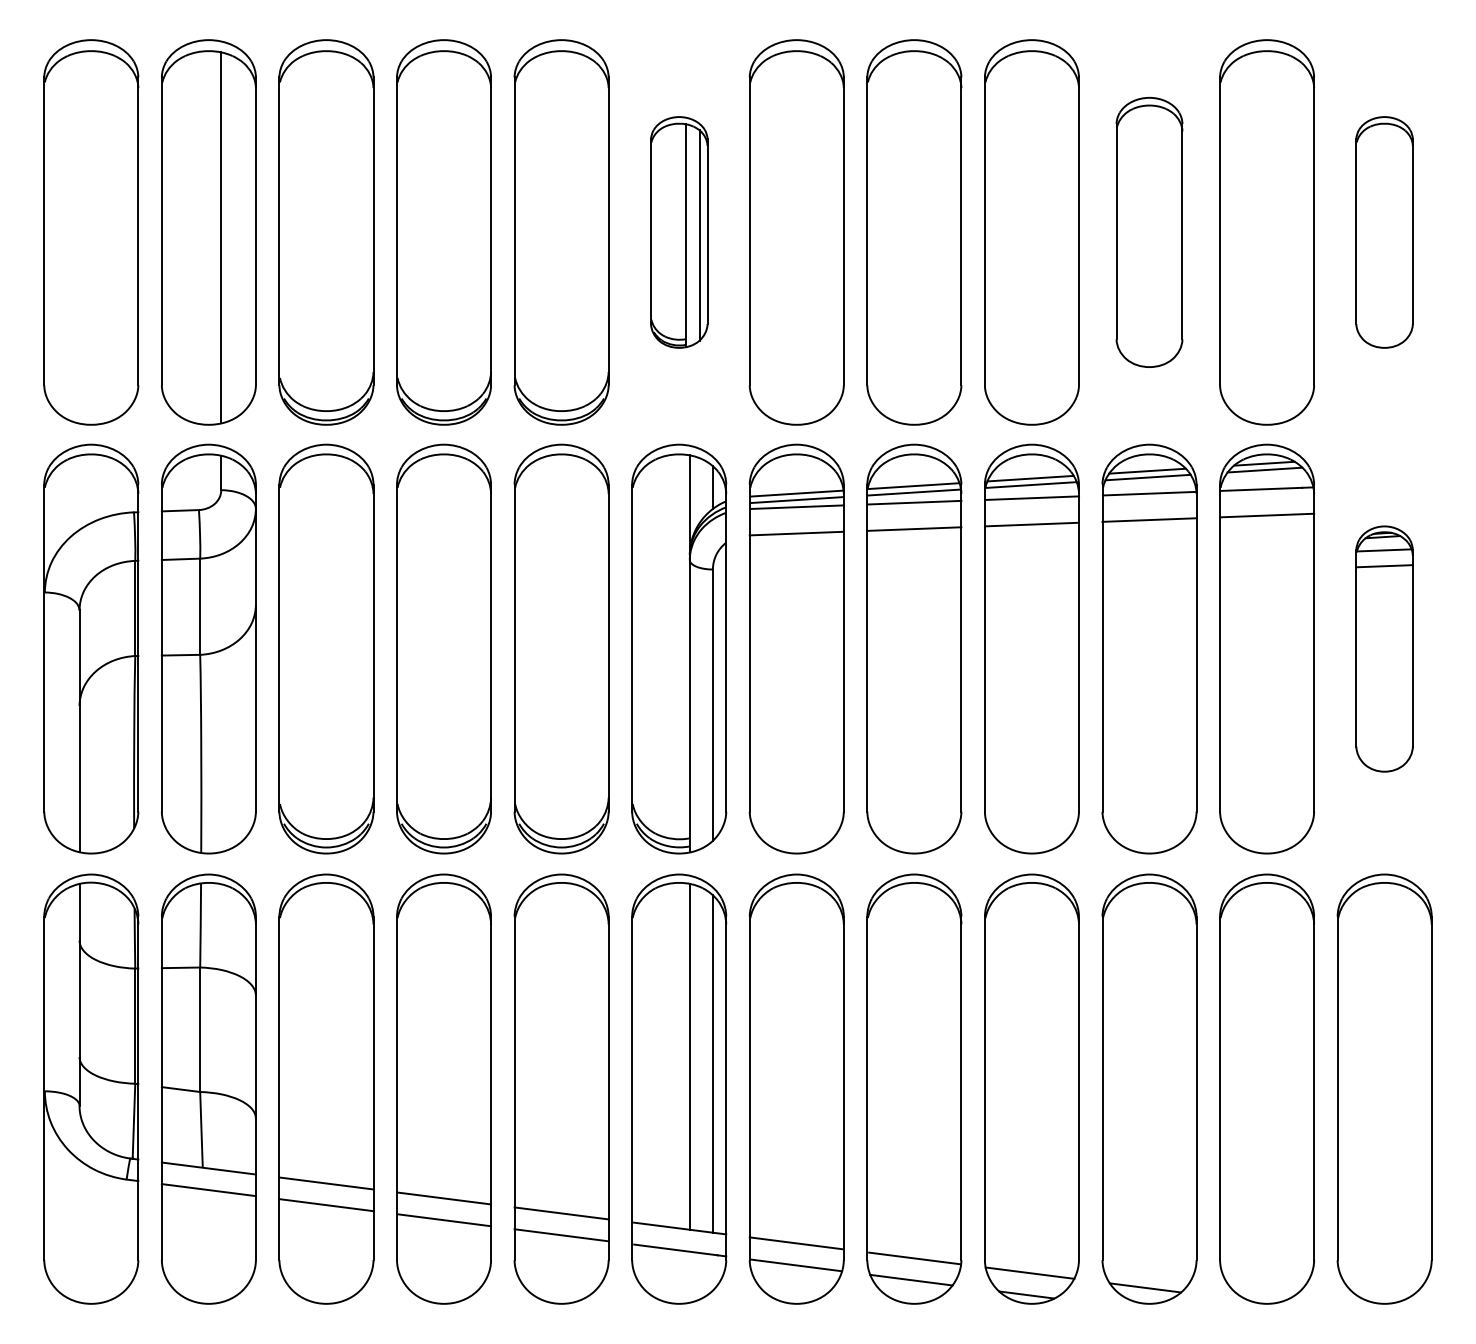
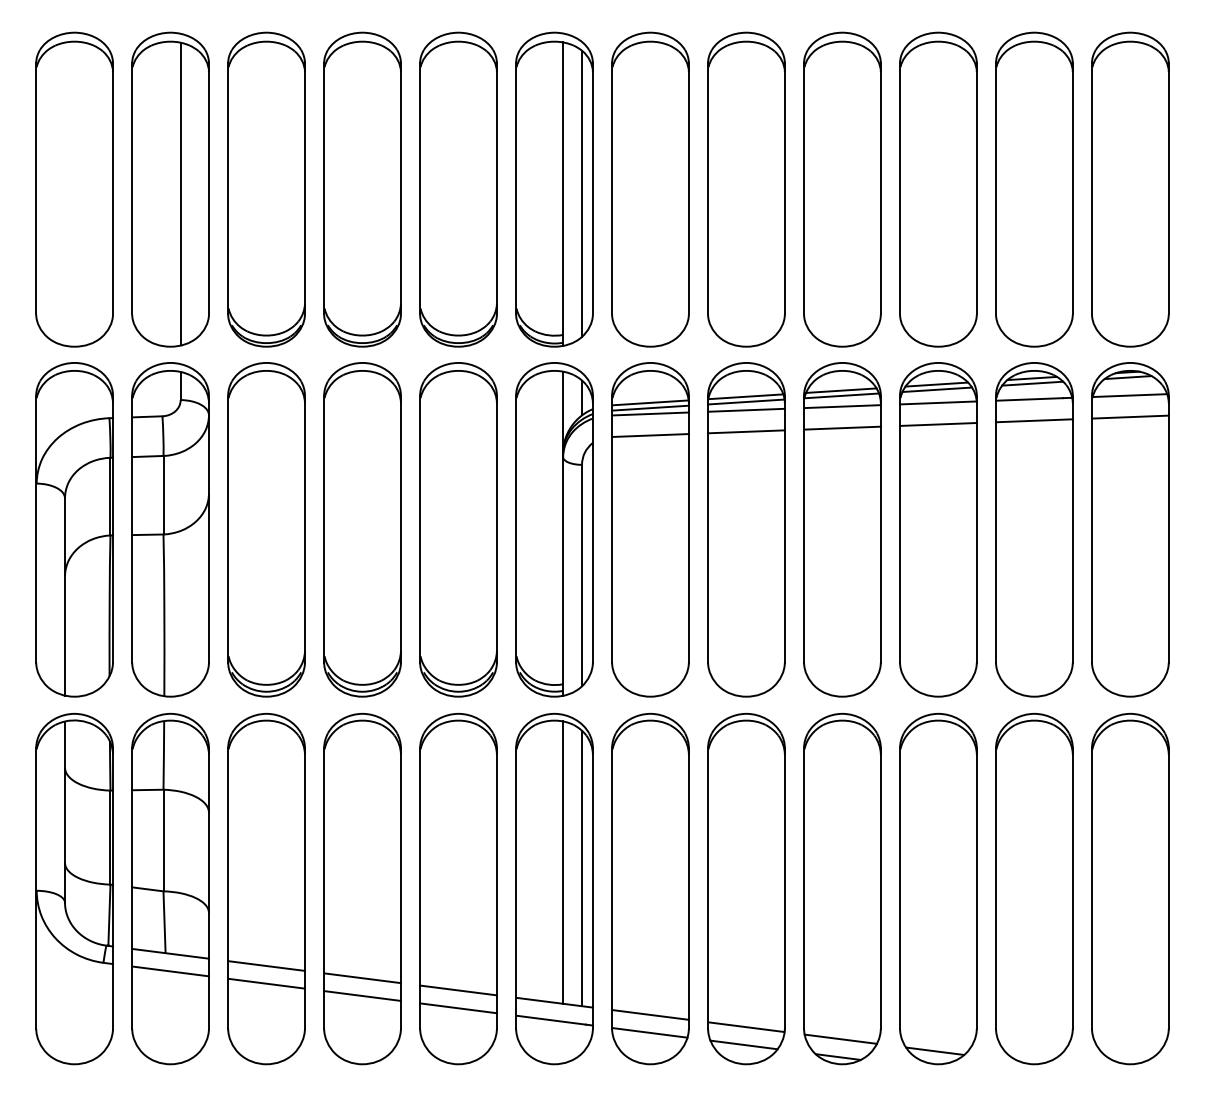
part: (679, 232) -> (554, 189), size x1.67
part: (1149, 232) -> (938, 189), size x1.43
part: (1384, 232) -> (1130, 189), size x1.67
part: (1384, 648) -> (1130, 529), size x1.67

